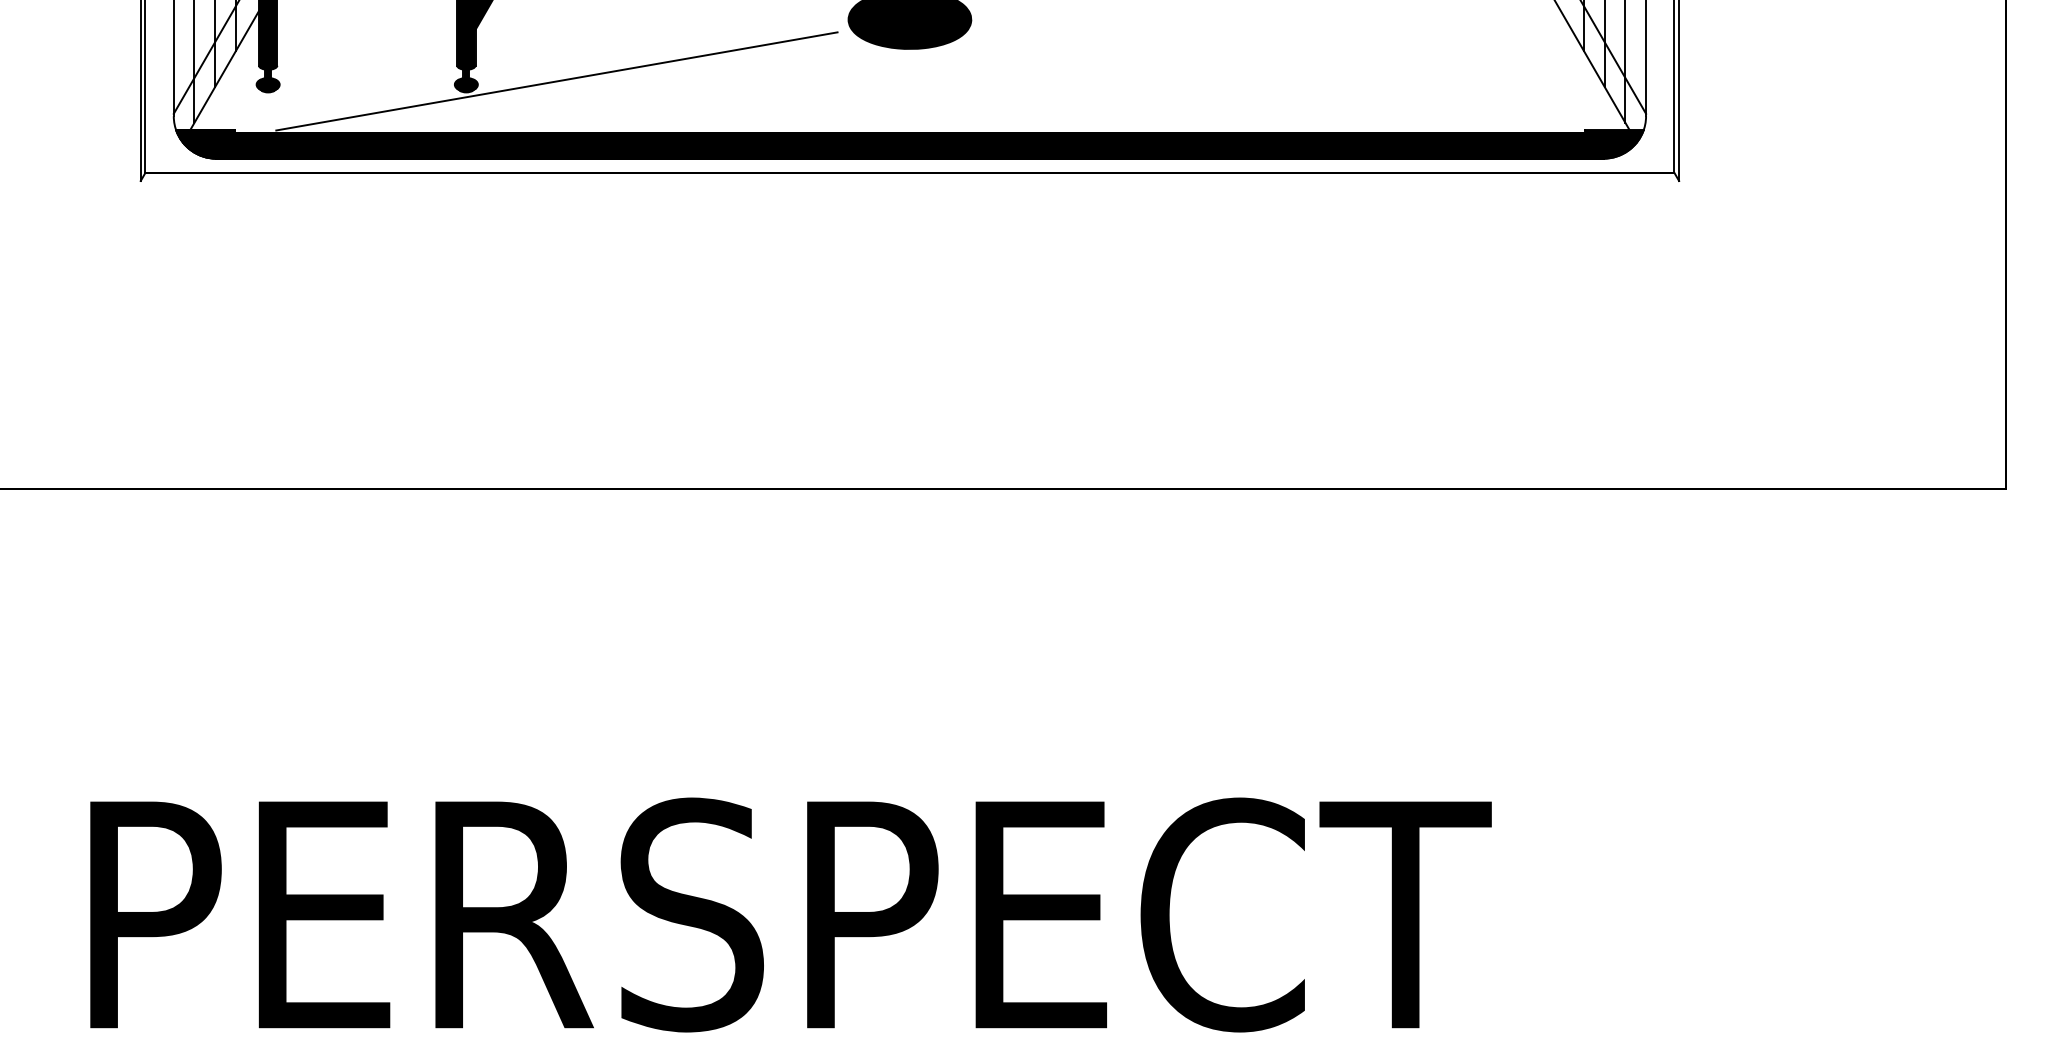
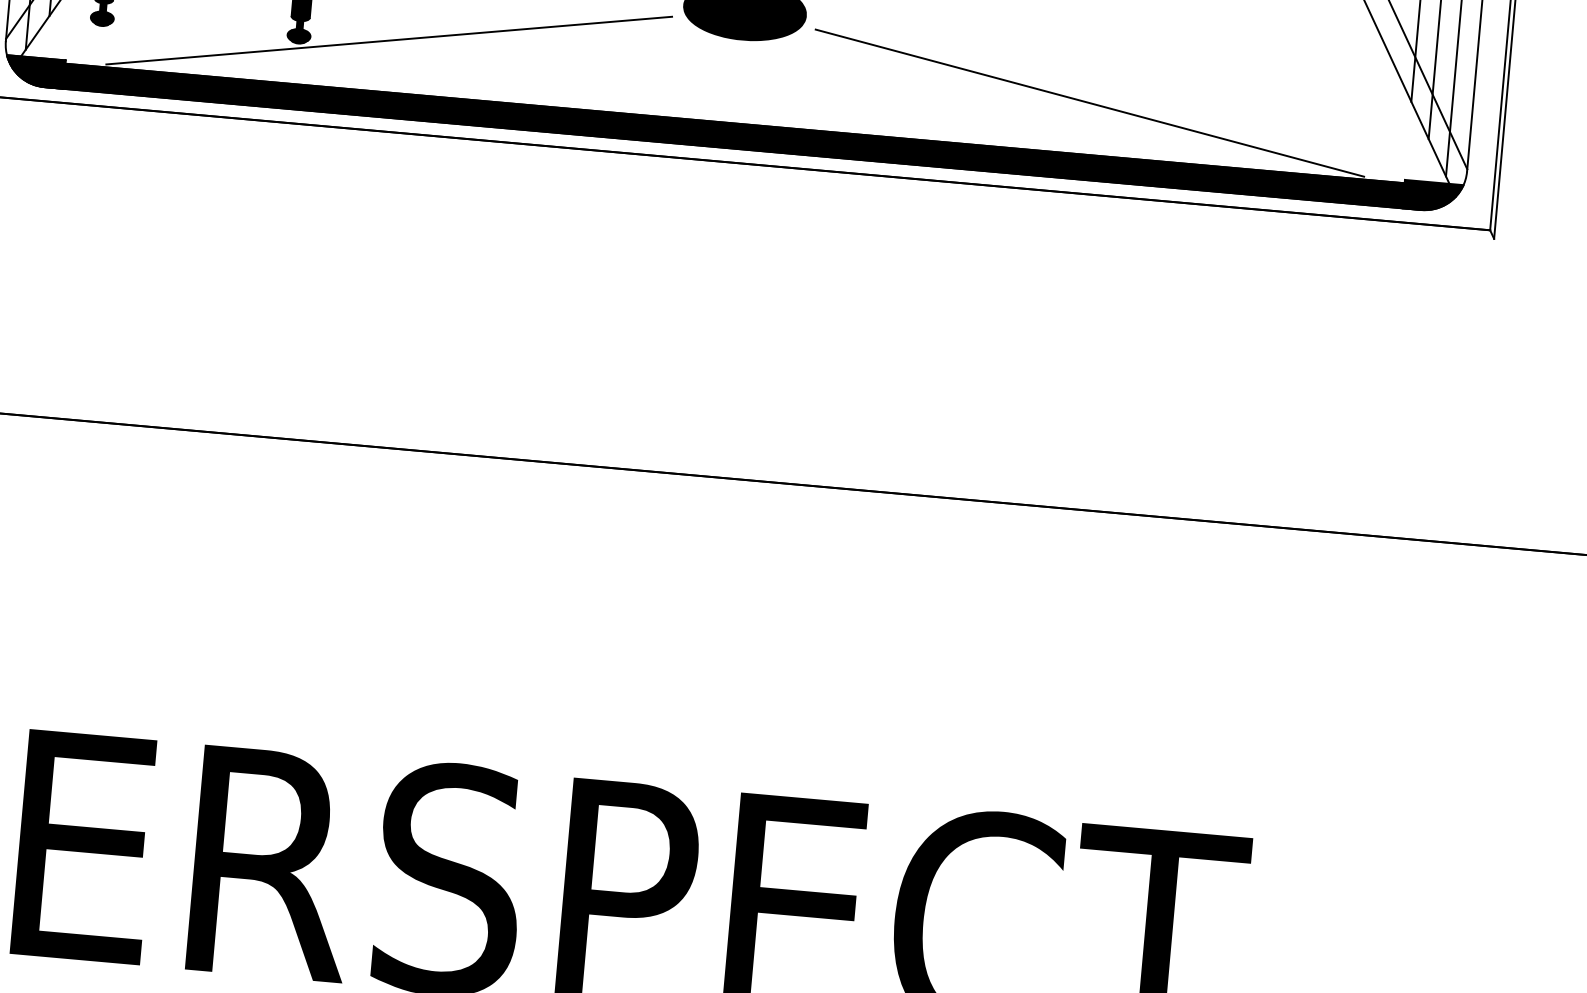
line: (1262, 81) -> (1089, 103), added

